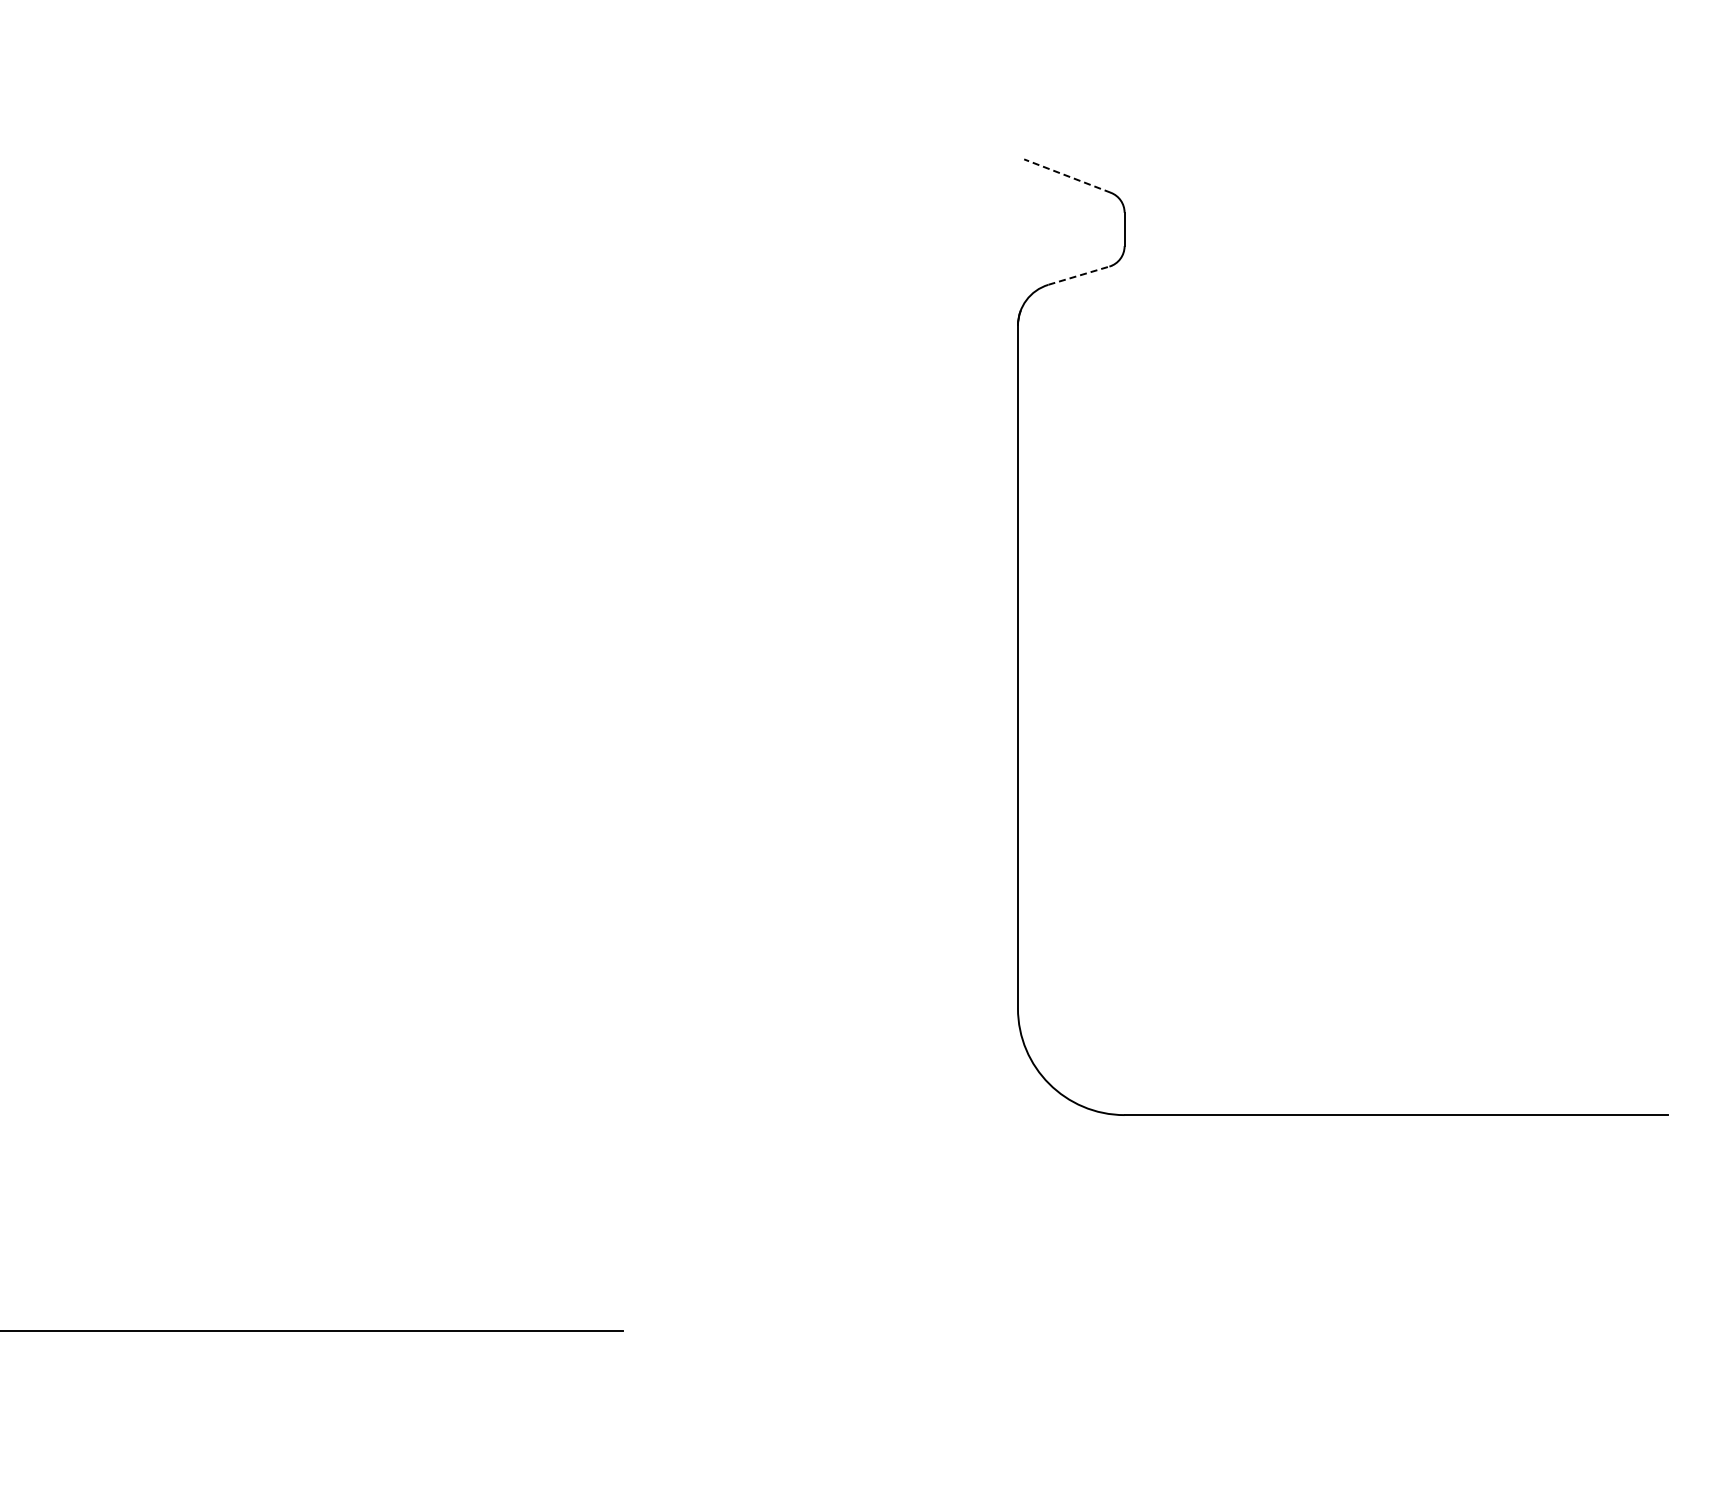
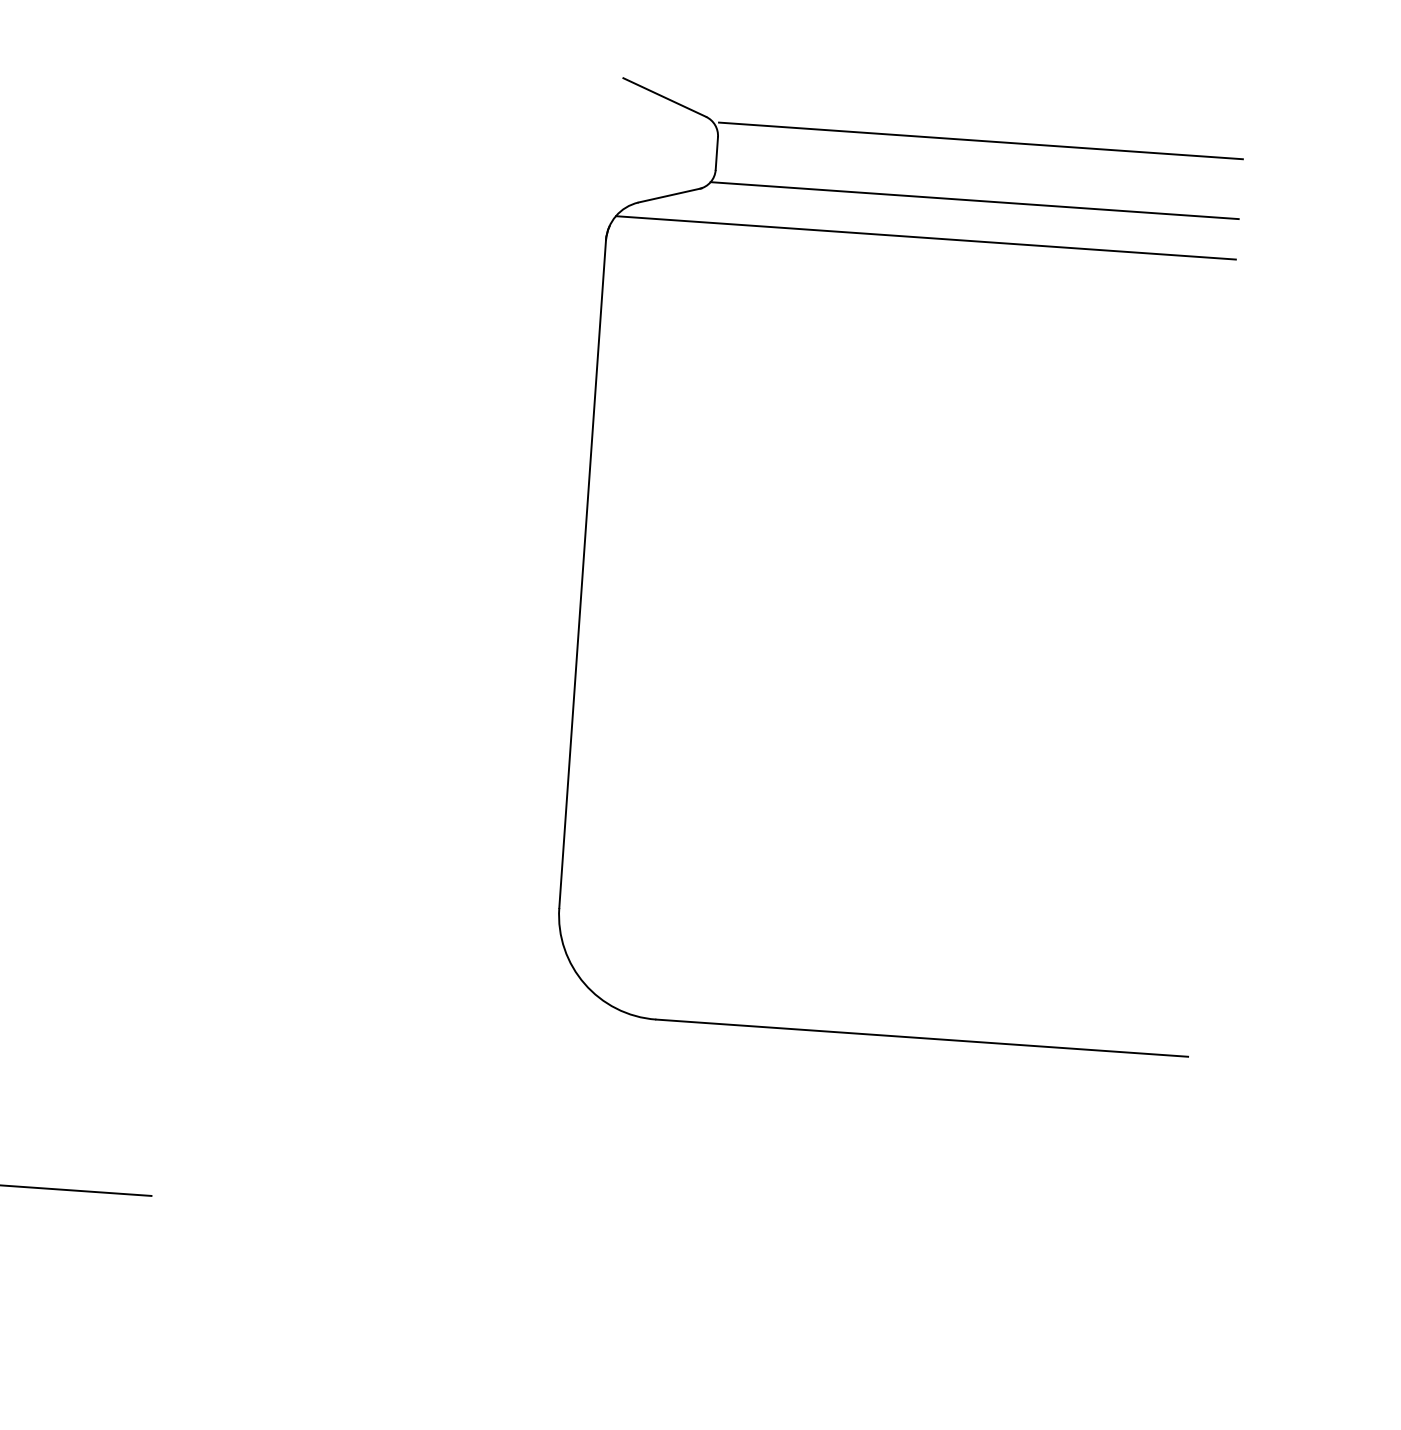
line: (1067, 176) -> (664, 97), dashed -> solid
line: (1392, 197) -> (980, 140), added
line: (1390, 258) -> (974, 200), added
line: (1080, 275) -> (670, 195), dashed -> solid
line: (1343, 300) -> (926, 238), added

